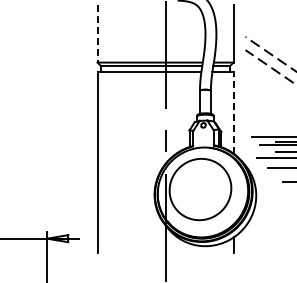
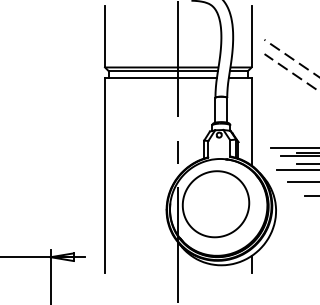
line: (97, 34) -> (105, 37), dashed -> solid
line: (233, 112) -> (251, 121), dashed -> solid

